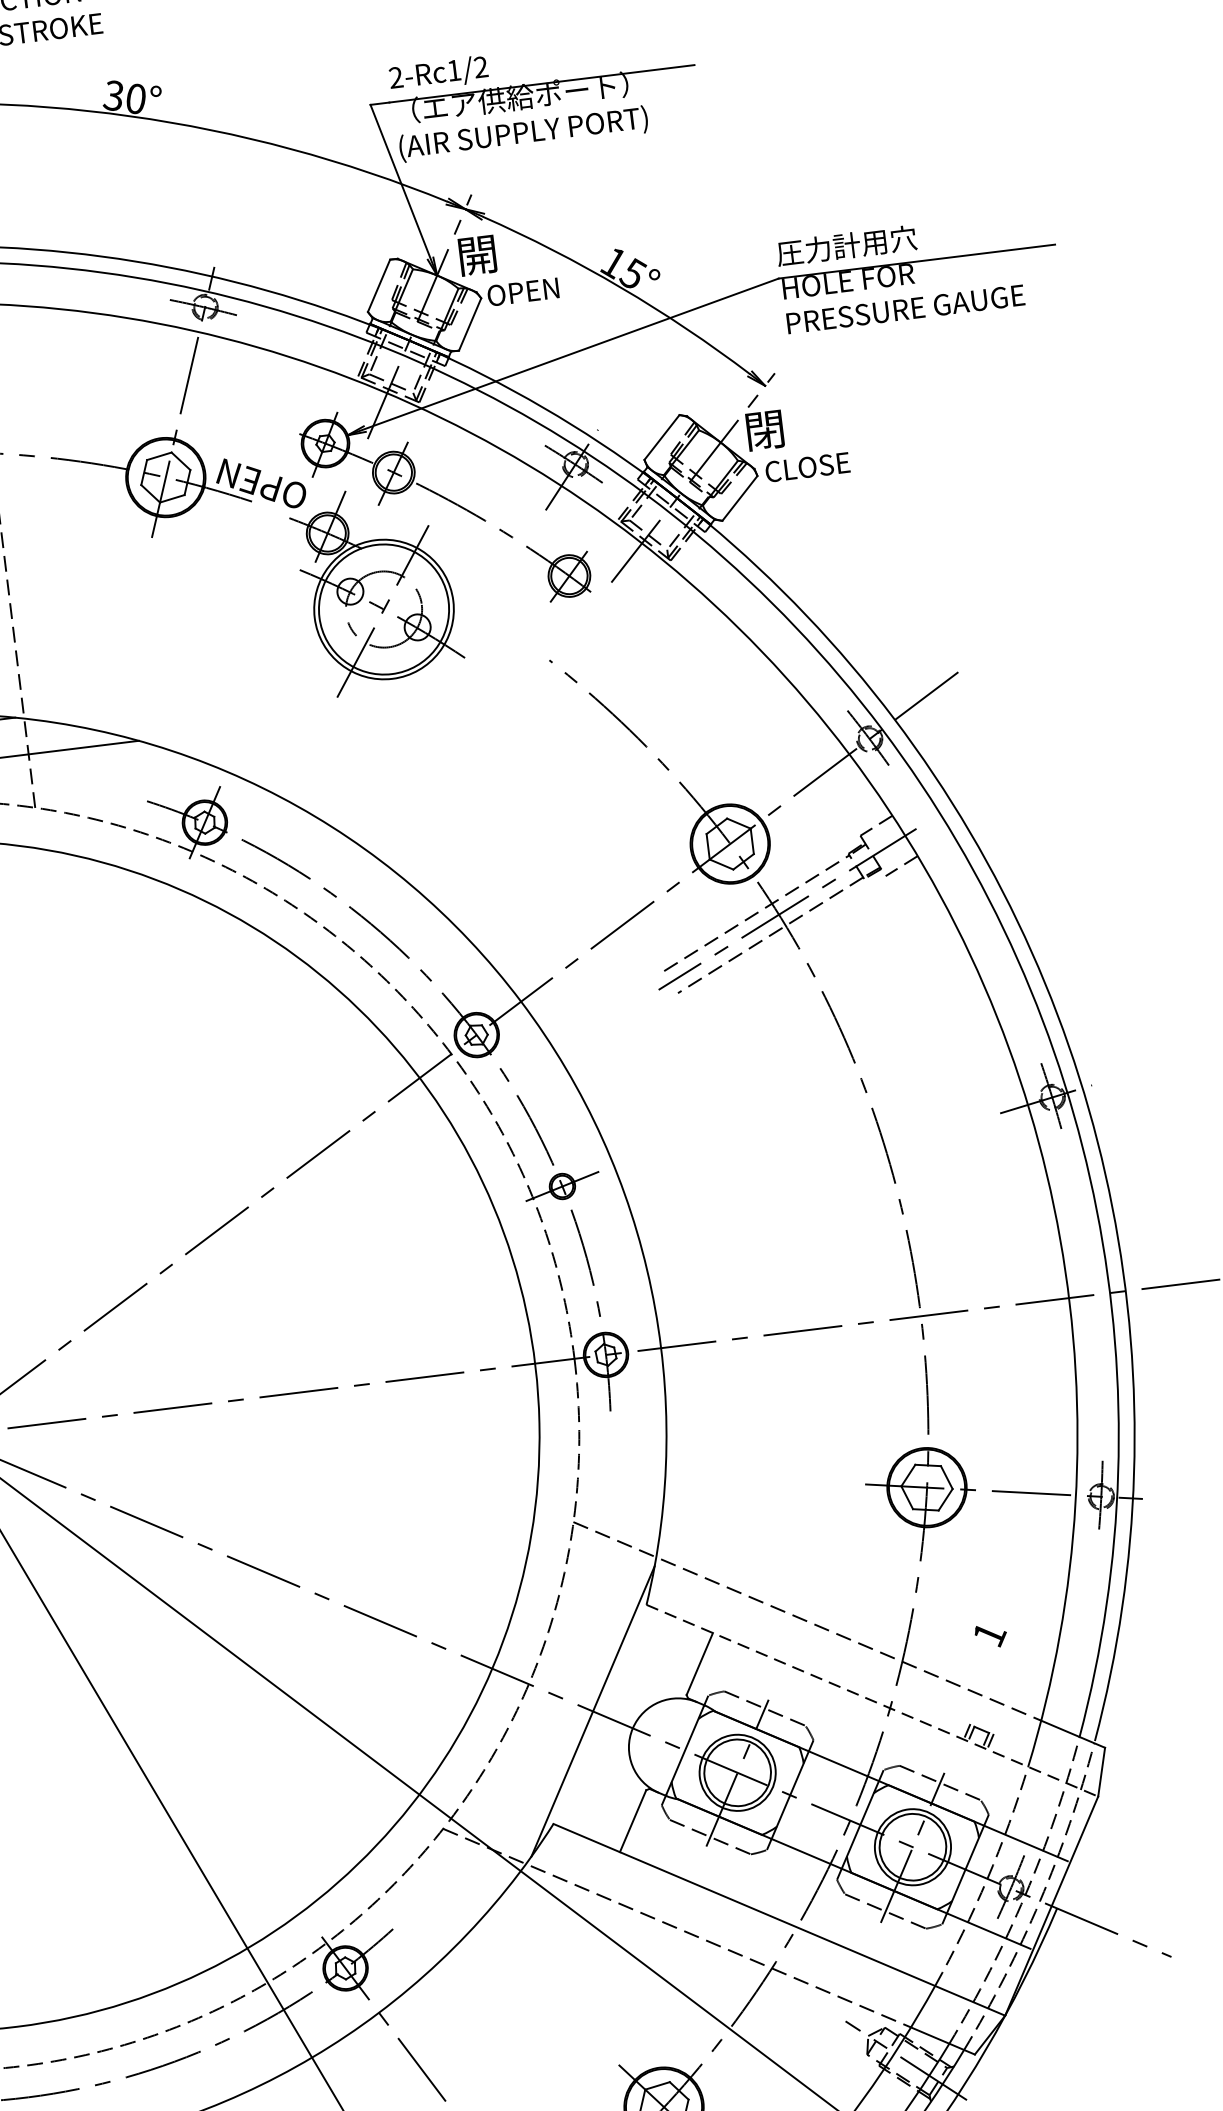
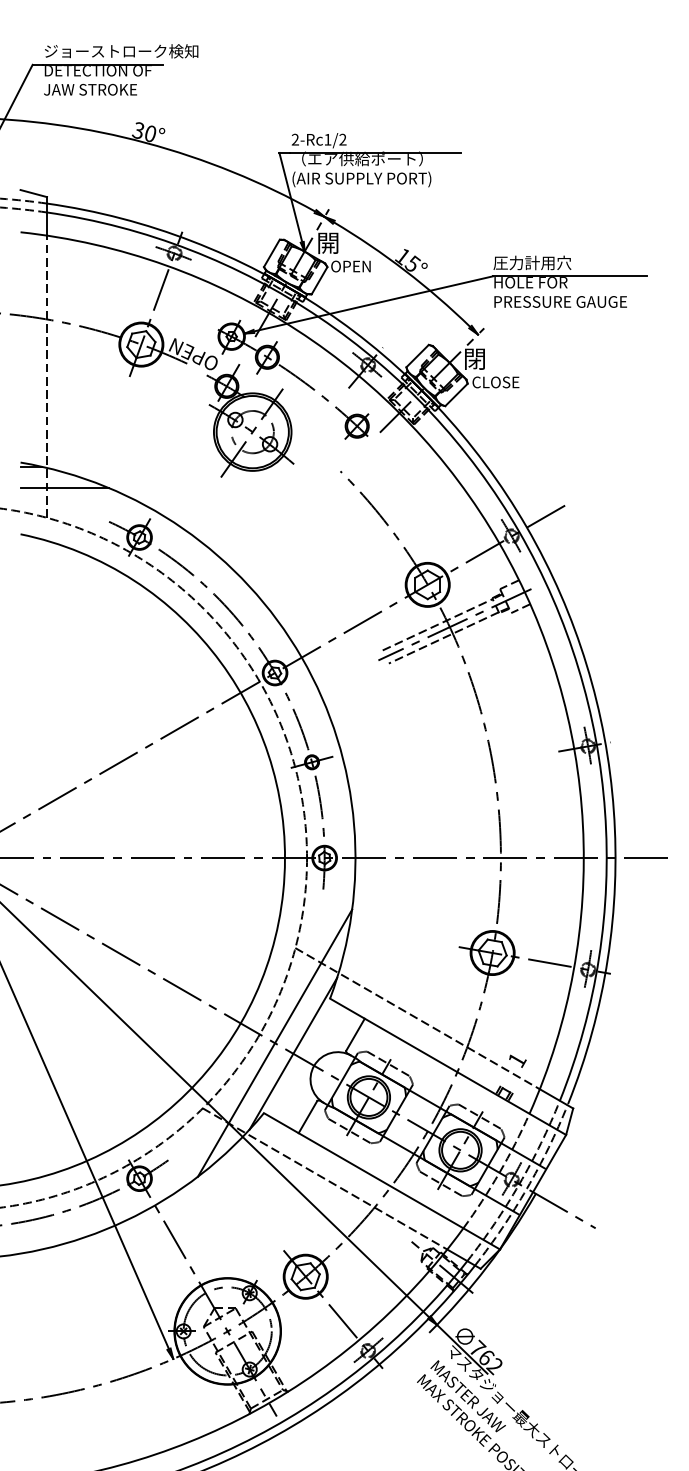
text: (990, 1634) -> (517, 1060), moved
line: (556, 1695) -> (274, 1042), added
line: (873, 1701) -> (448, 1067), dashed -> solid

